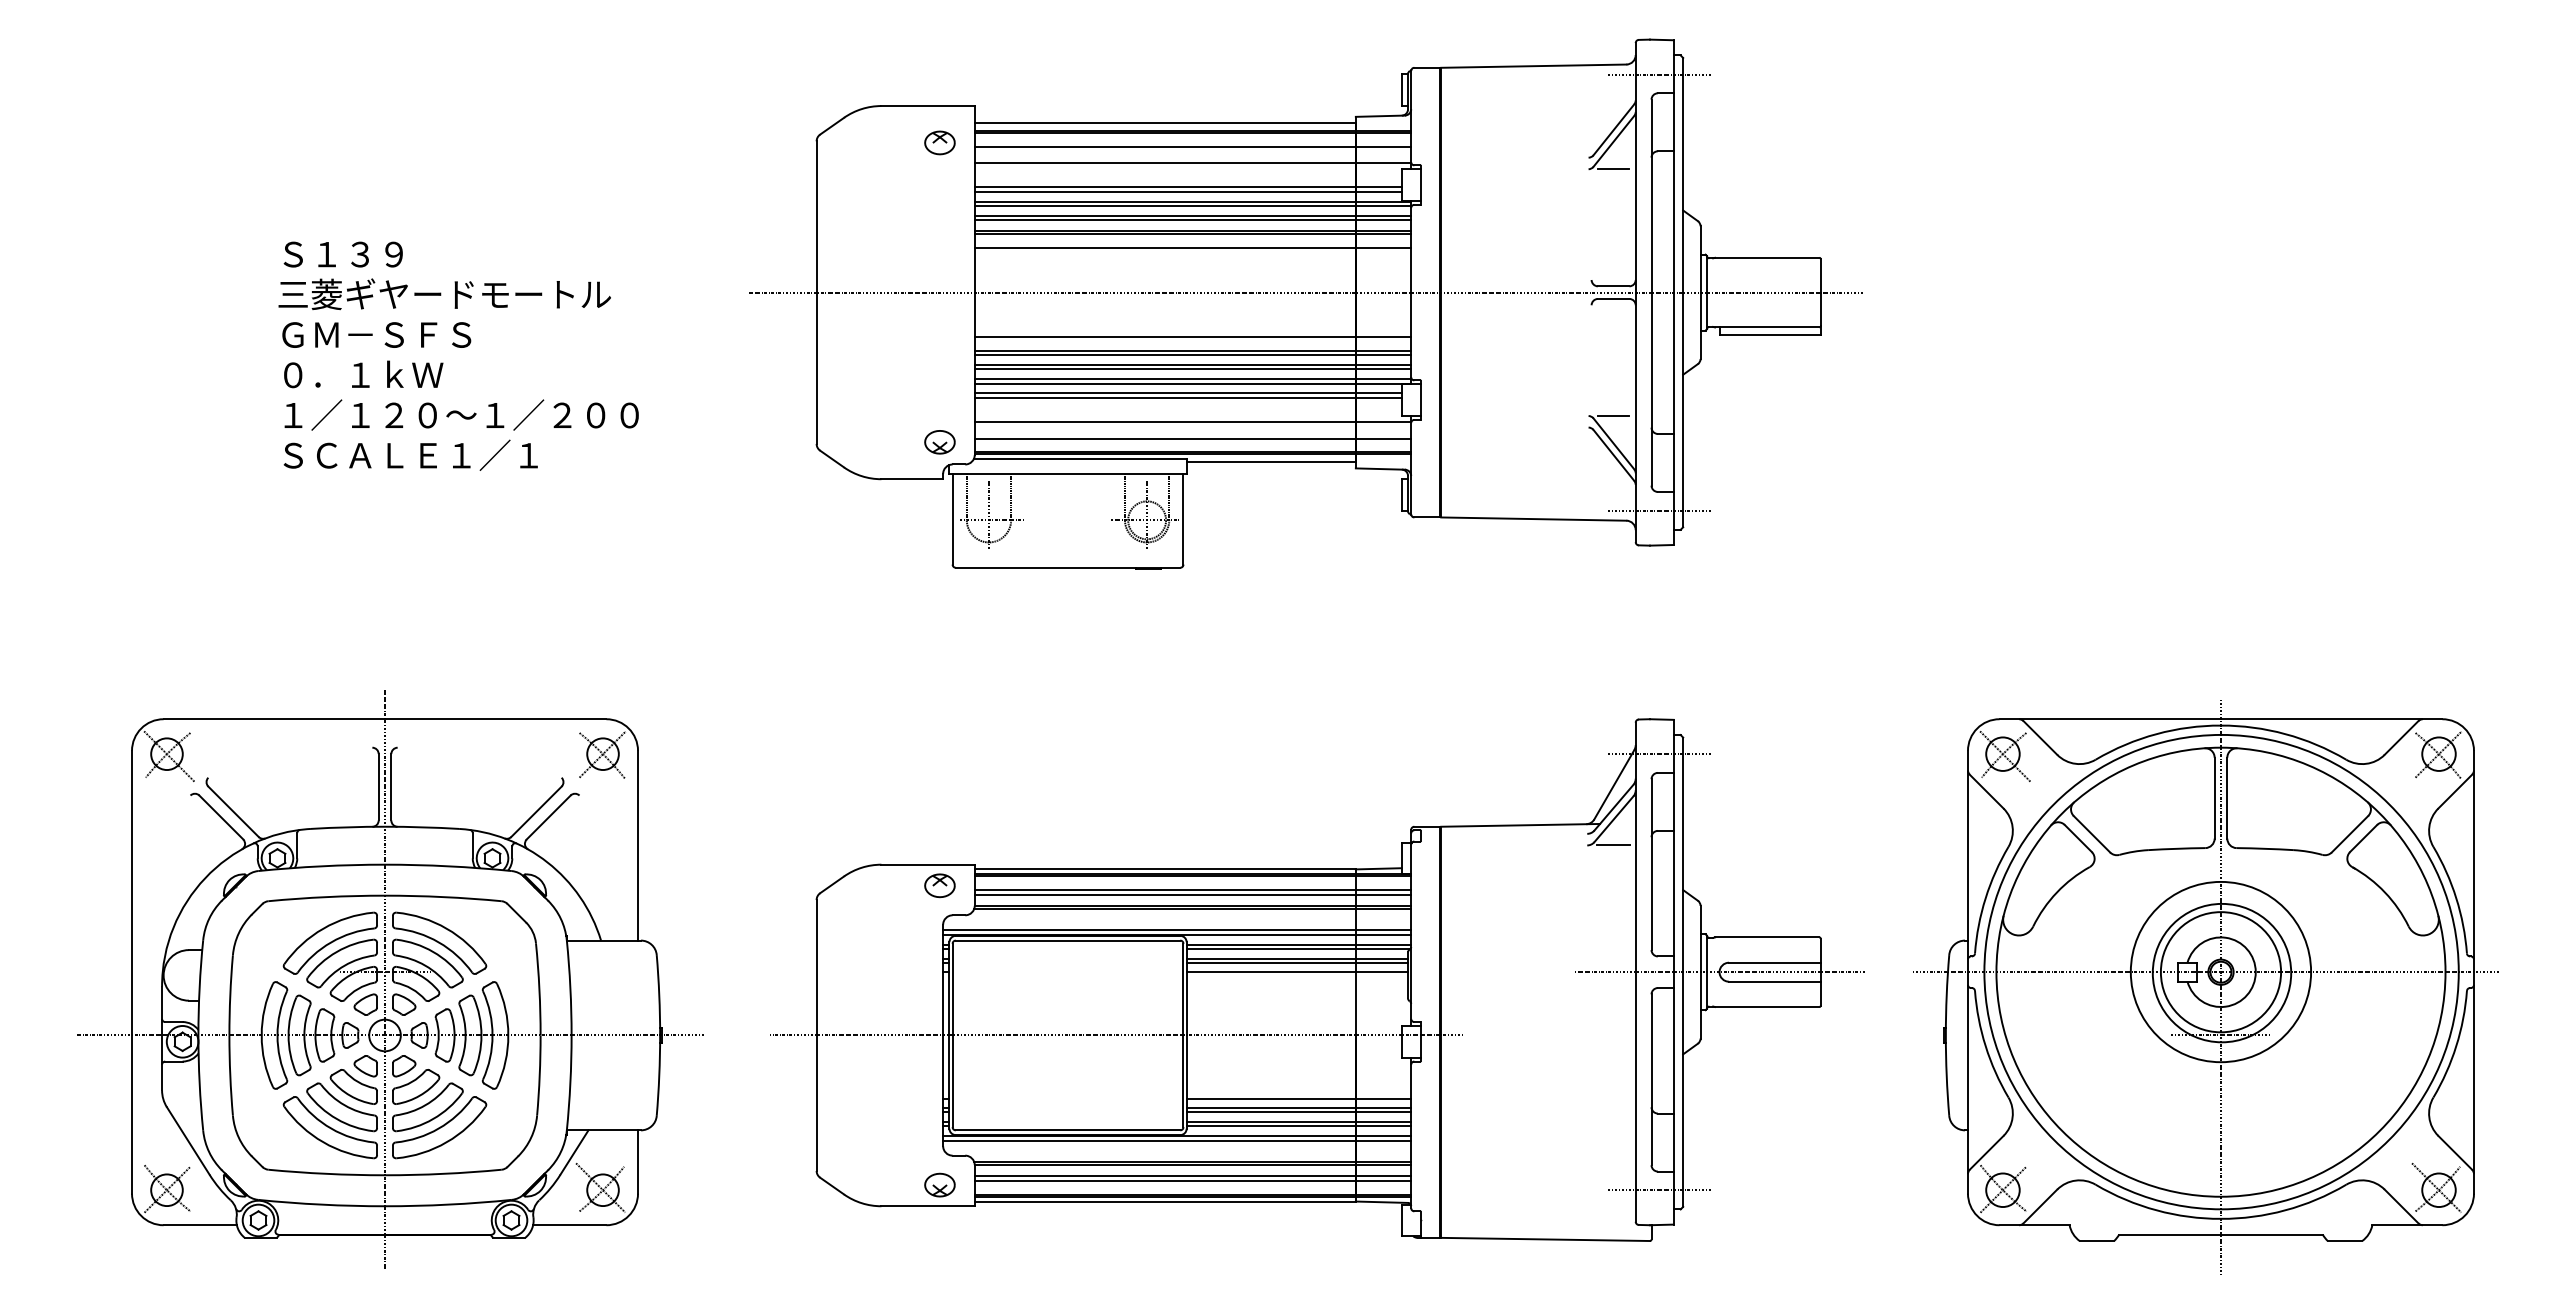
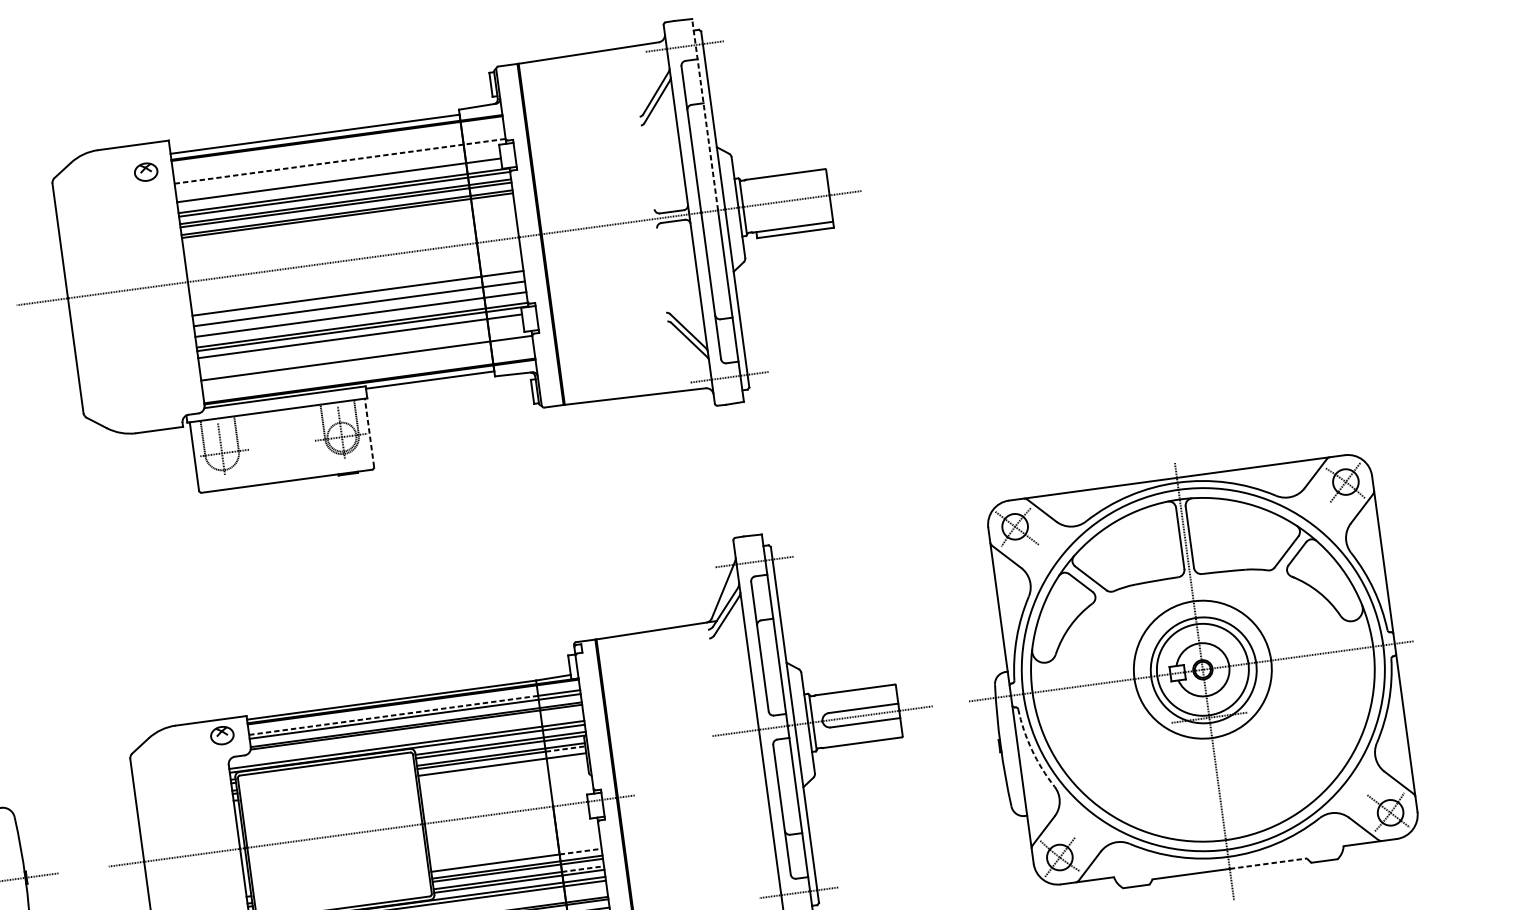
line: (1192, 146) -> (338, 148), removed
line: (1193, 162) -> (340, 161), solid -> dashed
line: (1673, 165) -> (704, 114), solid -> dashed
line: (1613, 169) -> (659, 123), removed
line: (1187, 192) -> (339, 184), removed
line: (1192, 248) -> (348, 226), removed
line: (1192, 354) -> (359, 306), removed
line: (1192, 369) -> (360, 318), removed
line: (1187, 397) -> (360, 339), removed
line: (1613, 416) -> (685, 310), removed
line: (1192, 438) -> (368, 370), removed
part: (939, 442) -> (176, 399), removed
line: (1183, 519) -> (369, 432), solid -> dashed
line: (1613, 845) -> (729, 635), removed
line: (1165, 889) -> (393, 715), solid -> dashed
line: (1382, 963) -> (566, 749), solid -> dashed
arc: (1985, 1046) -> (1031, 750), solid -> dashed
line: (1383, 1098) -> (580, 851), solid -> dashed
line: (1383, 1121) -> (582, 868), solid -> dashed
line: (2271, 1234) -> (1268, 863), solid -> dashed

